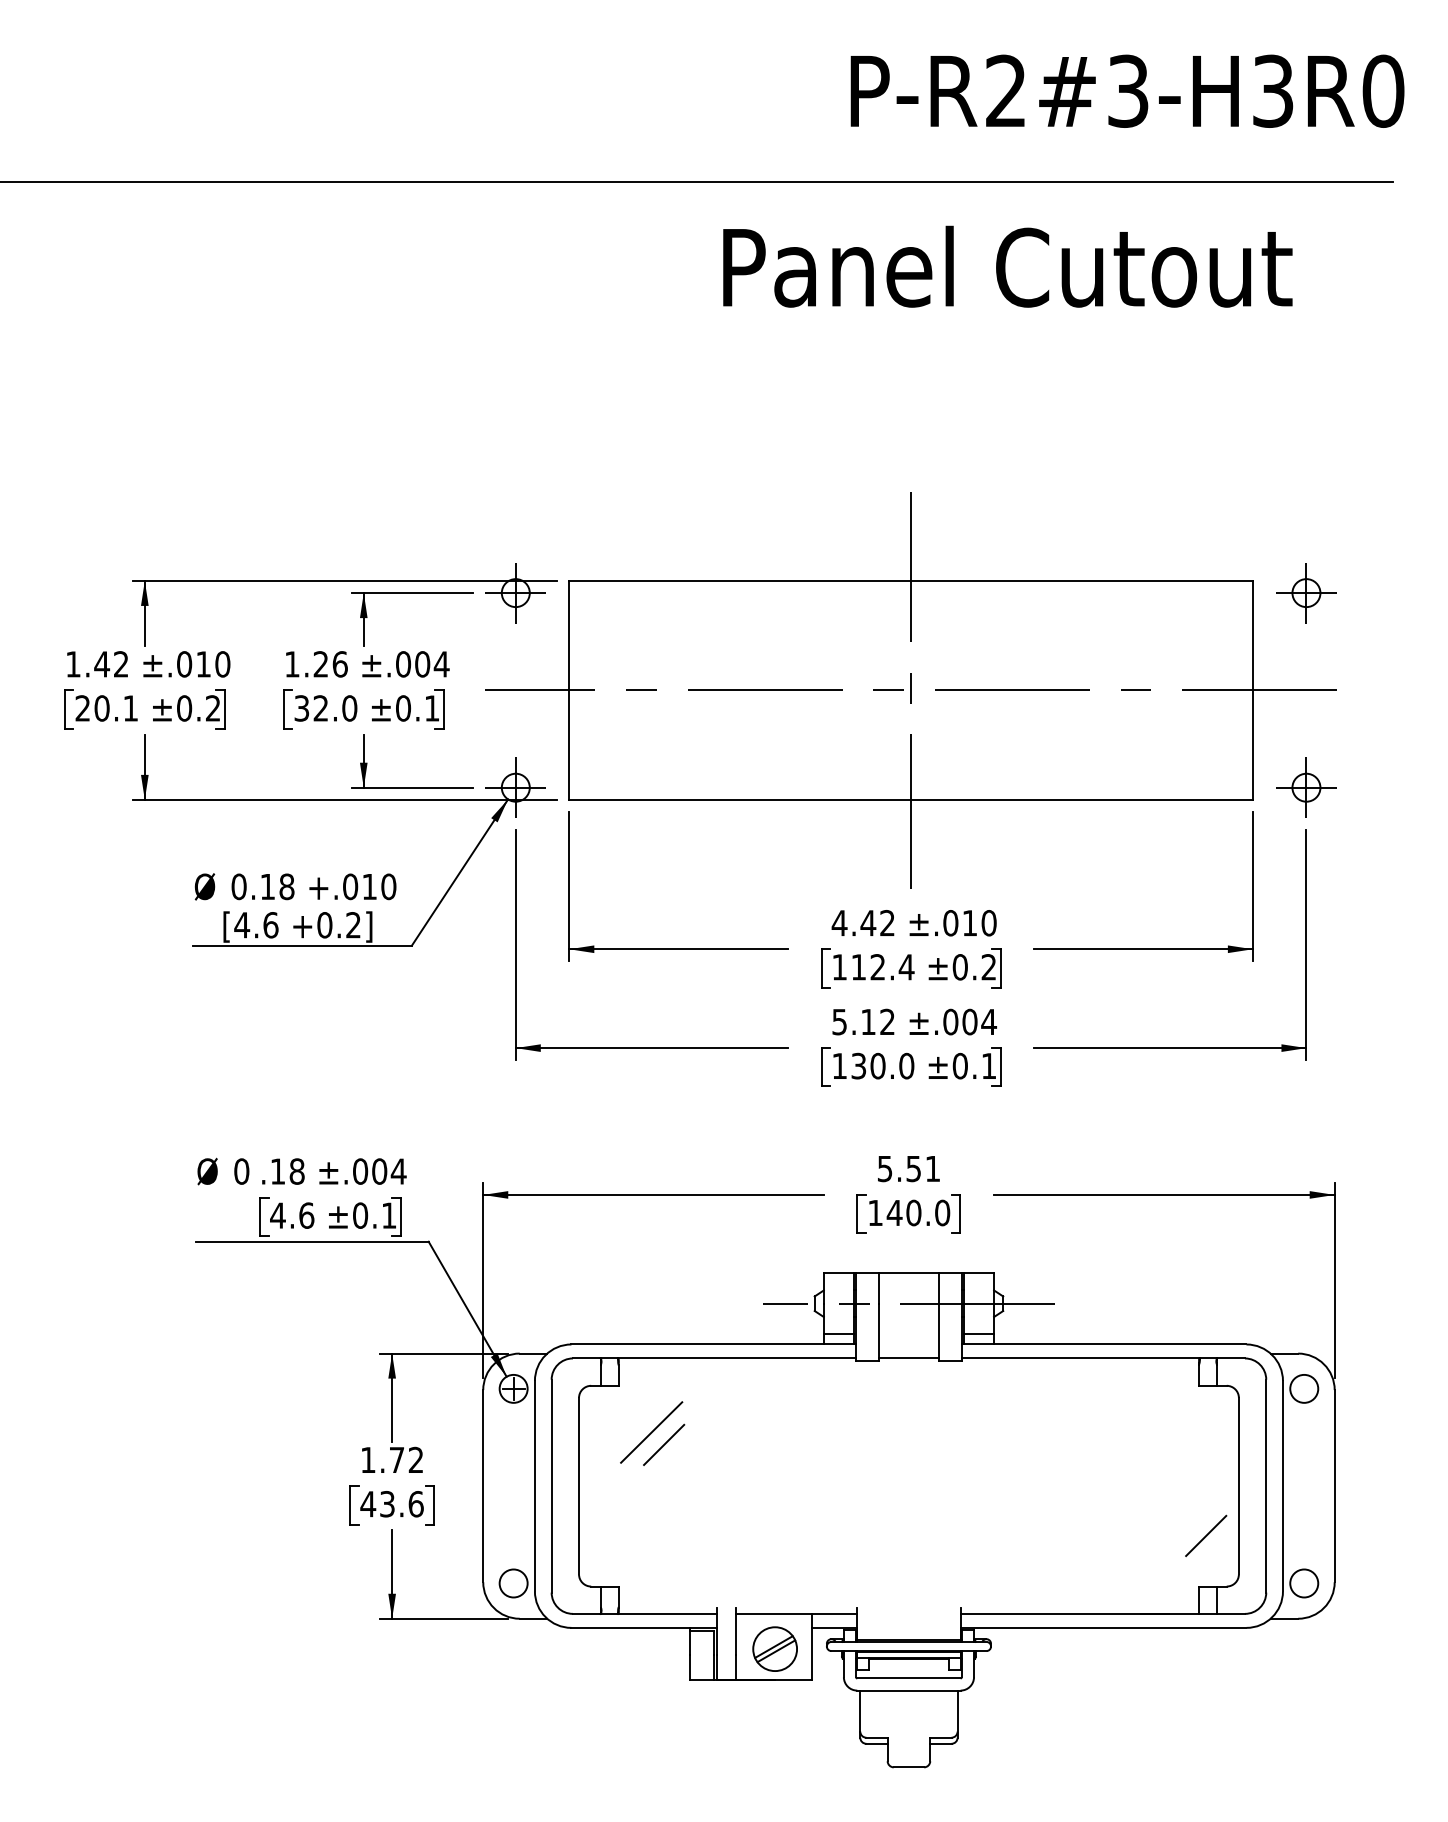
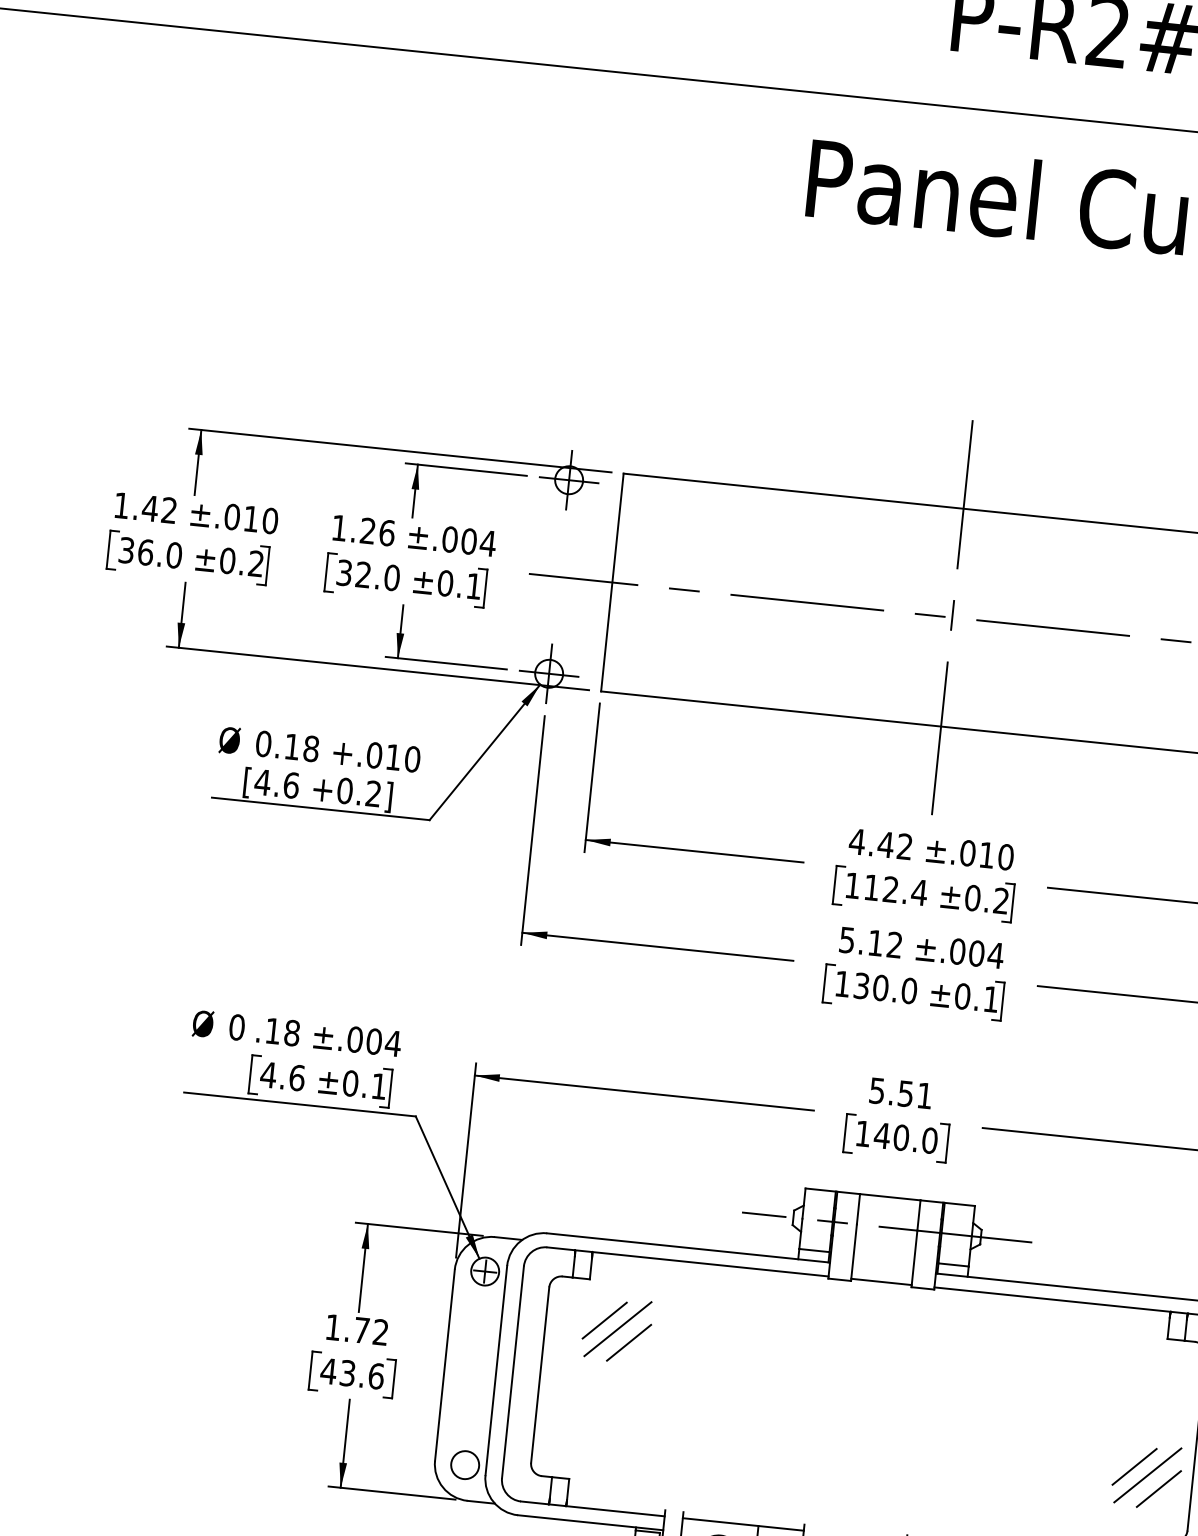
text: (106, 708) -> (150, 552), 20.1 -> 36.0
line: (637, 1425) -> (604, 1320), added
line: (1179, 1516) -> (1134, 1466), added
line: (1193, 1523) -> (1147, 1475), added

